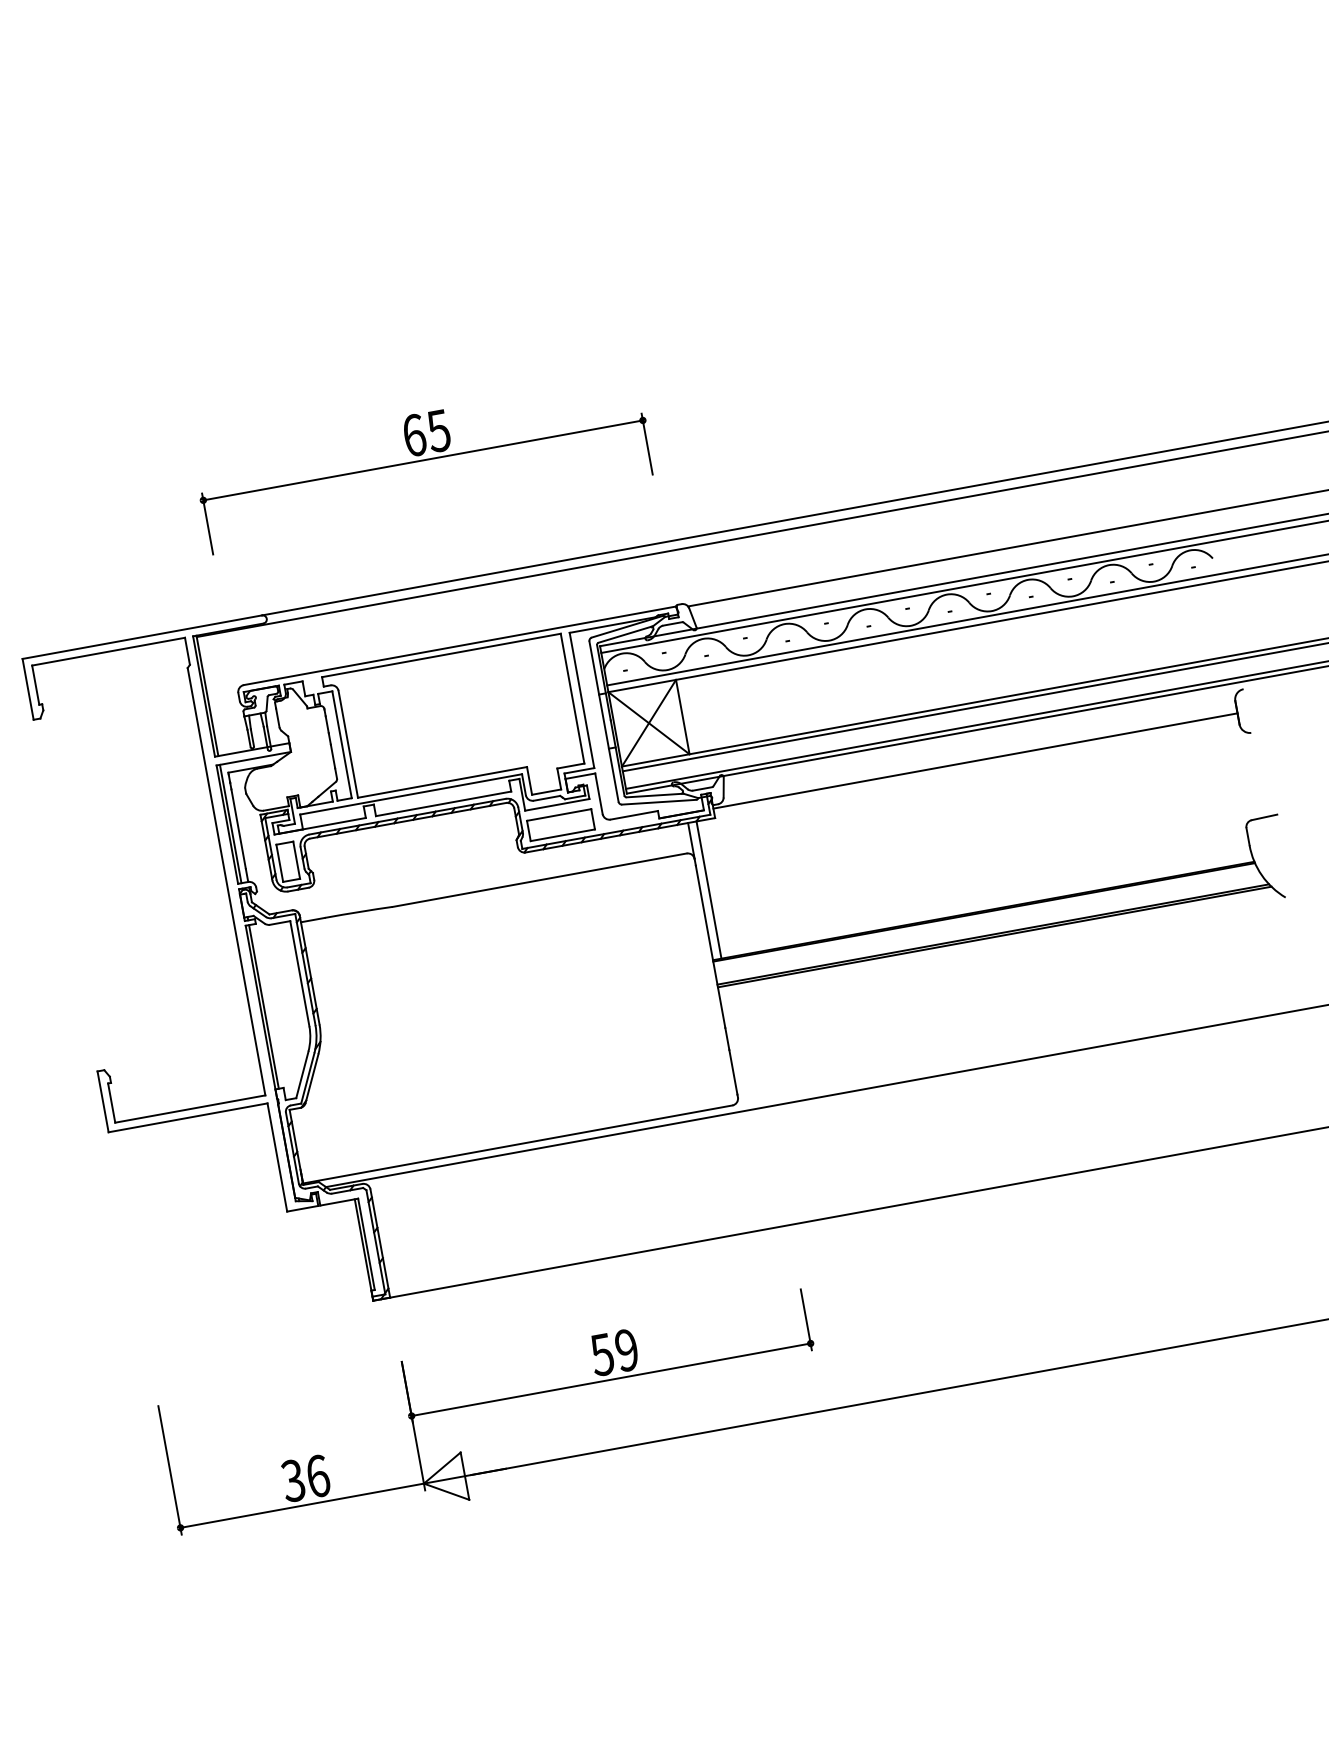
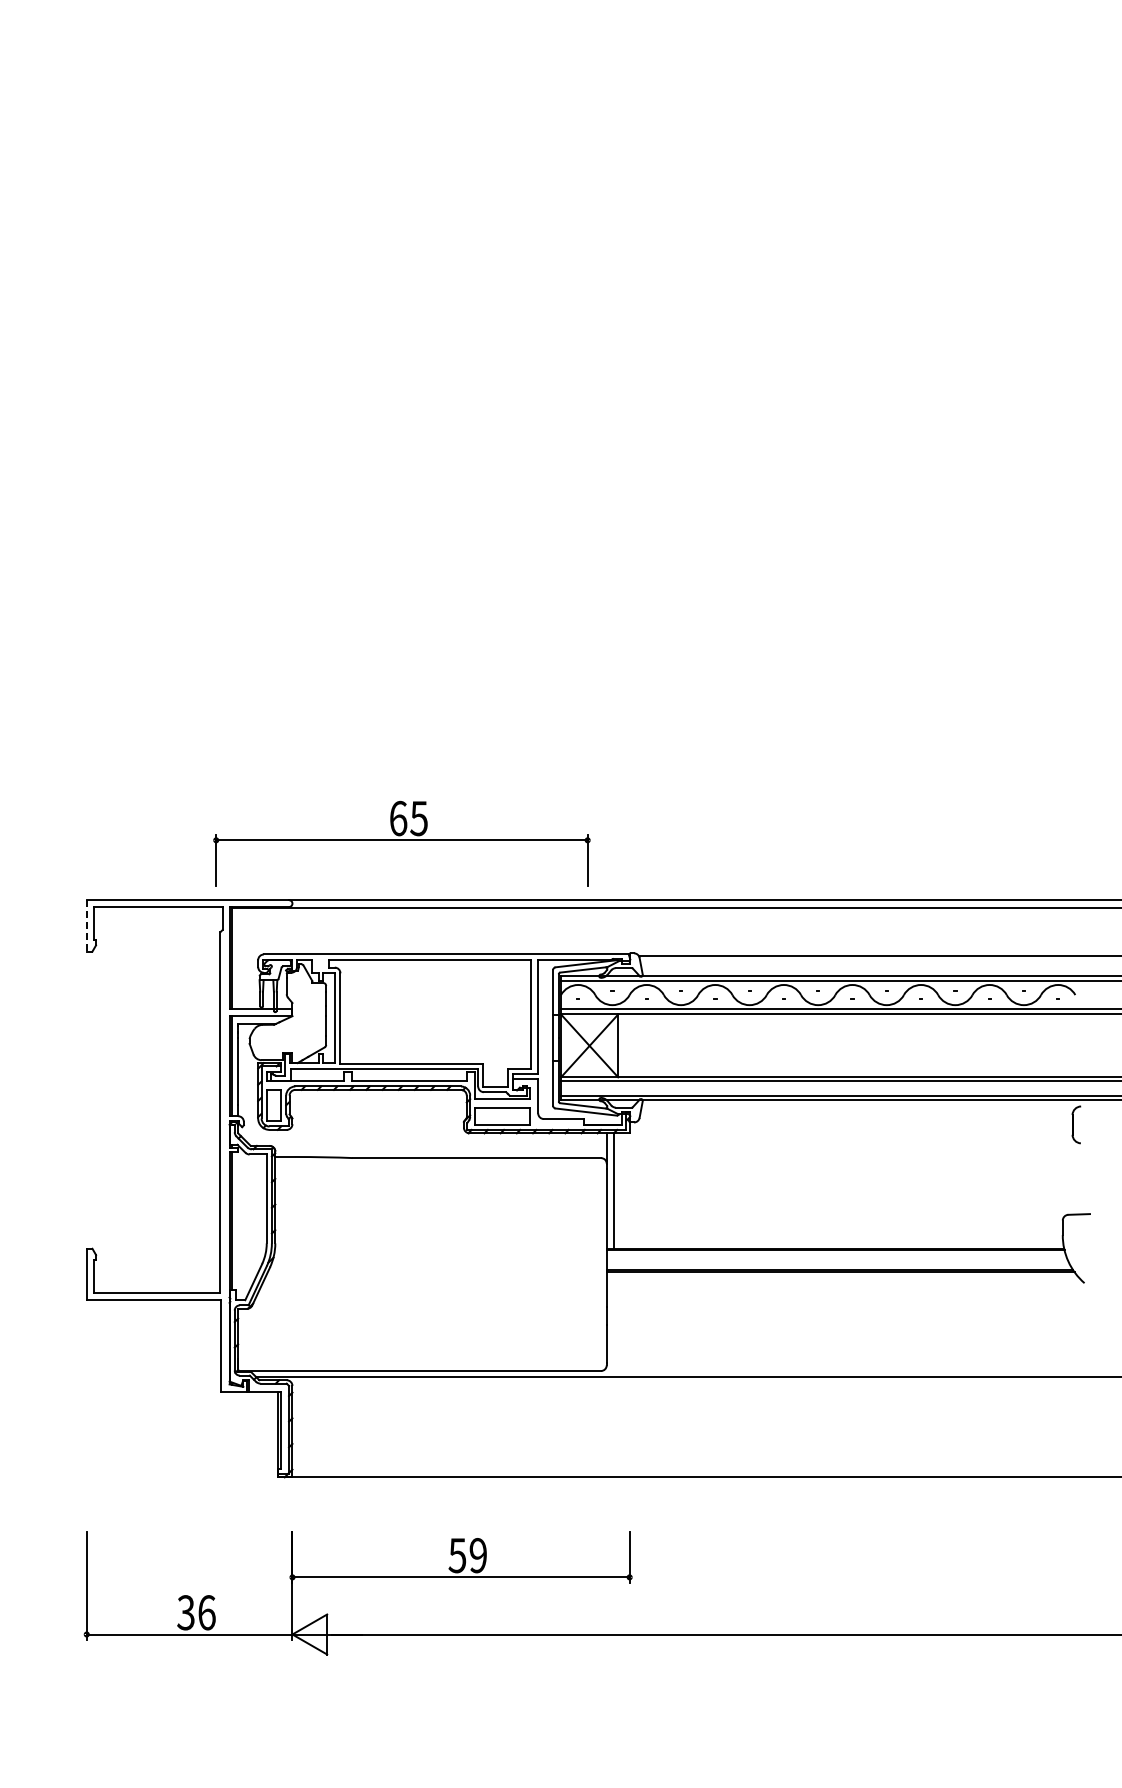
part: (423, 464) -> (401, 843), moved
line: (27, 688) -> (86, 925), solid -> dashed
line: (974, 761) -> (850, 1125), removed

